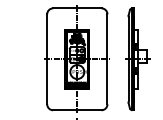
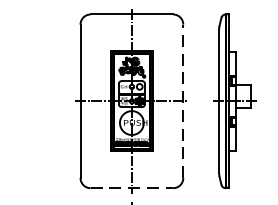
line: (107, 58) -> (183, 99), solid -> dashed
line: (77, 110) -> (132, 188), solid -> dashed

